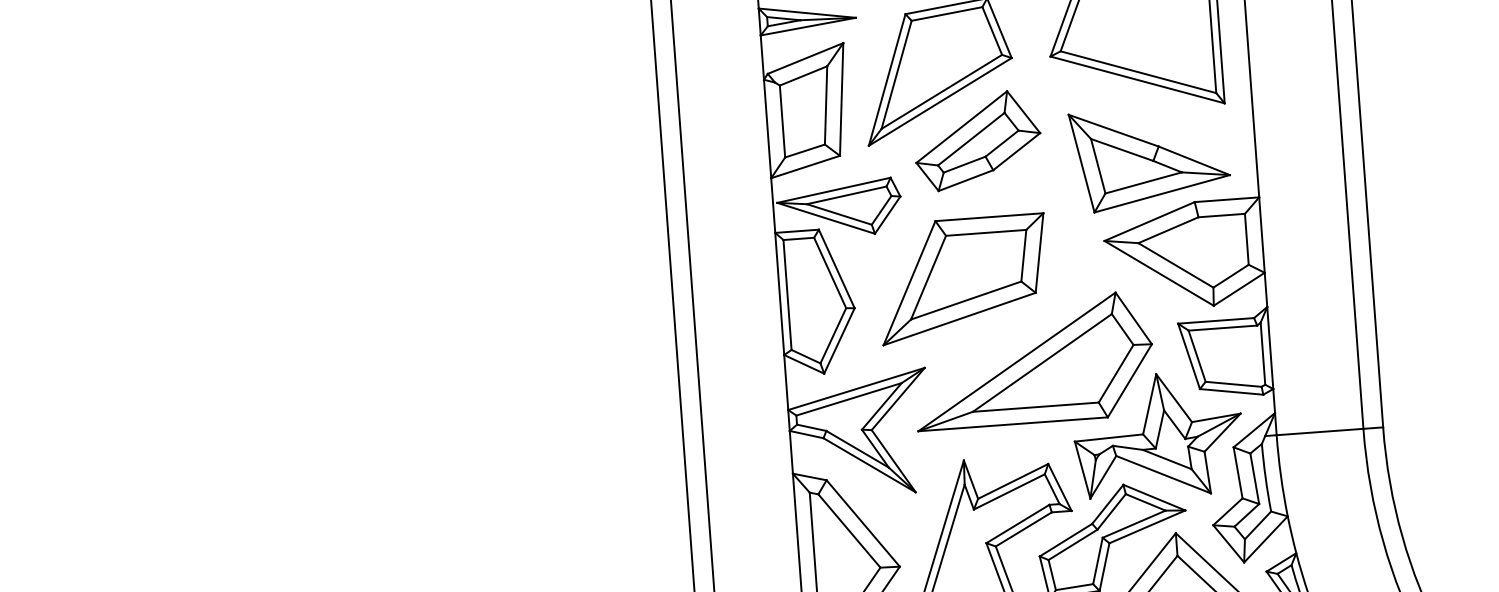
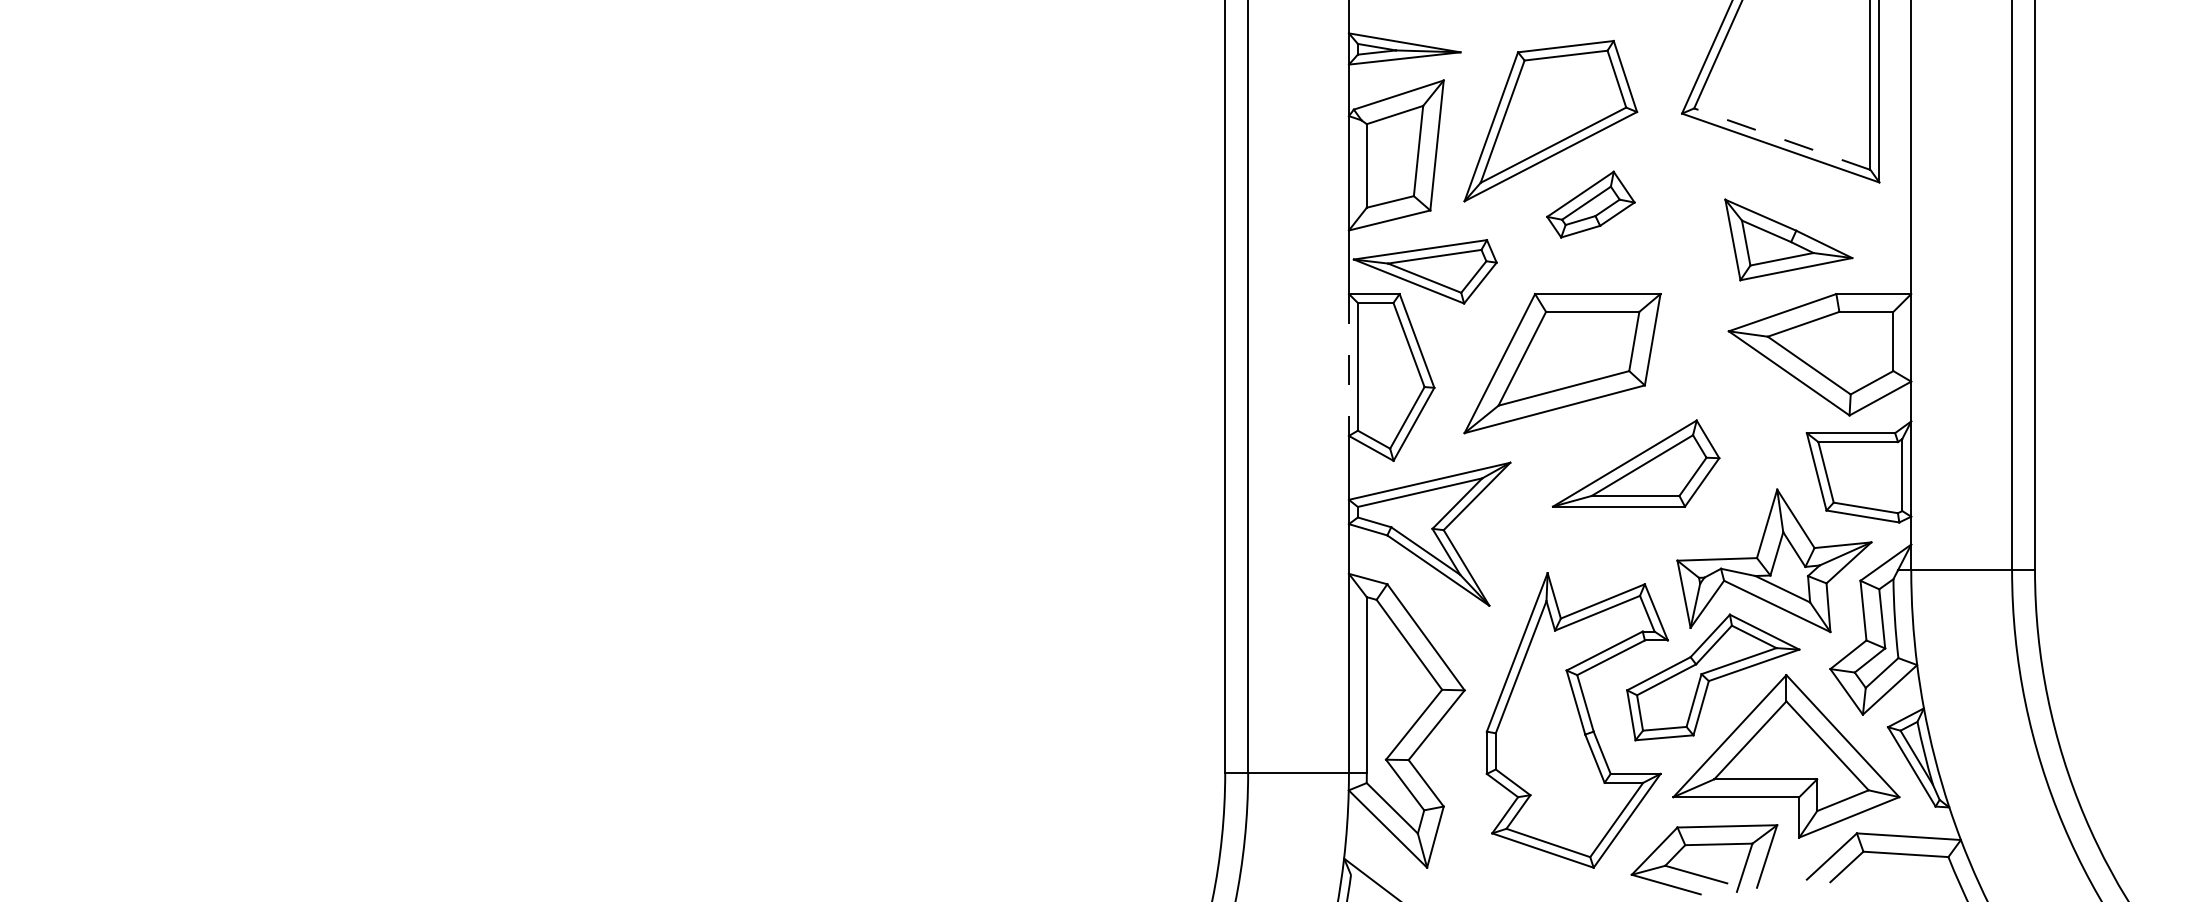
line: (1137, 72) -> (1781, 139), solid -> dashed
part: (977, 140) -> (1590, 204), size x0.6
part: (1150, 158) -> (1788, 239), size x0.7
line: (779, 294) -> (1348, 365), solid -> dashed
part: (1032, 360) -> (1635, 463), size x0.6

